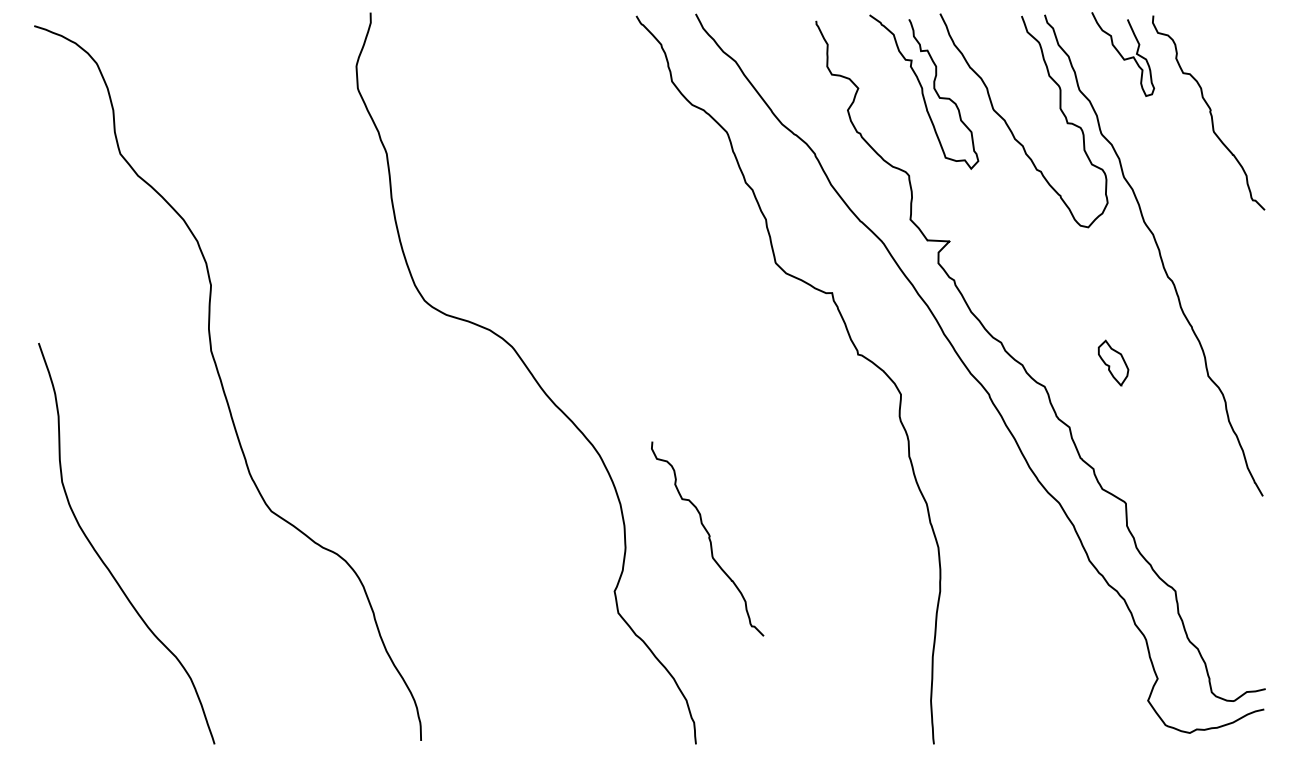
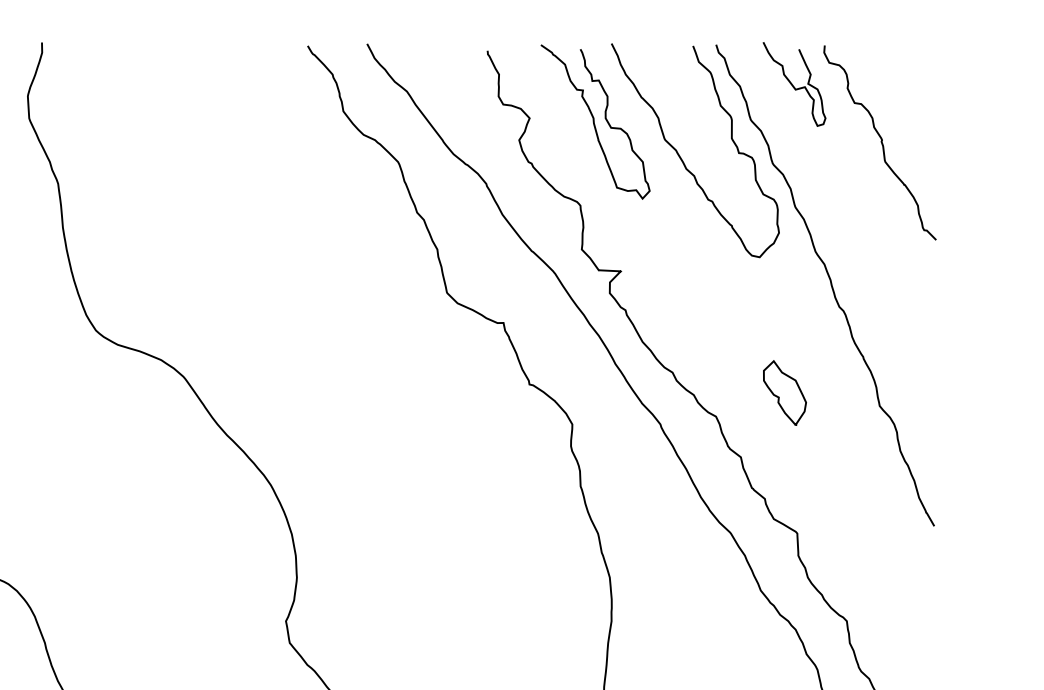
part: (1113, 362) -> (784, 392), size x1.43
curve: (708, 538) -> (379, 568), removed

